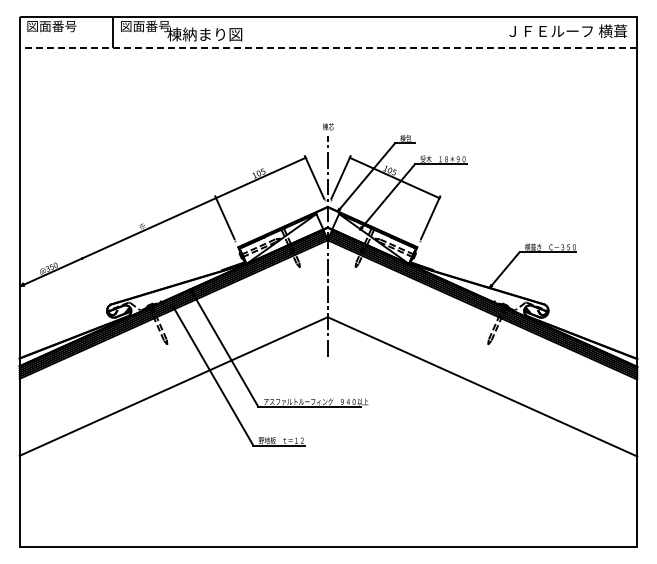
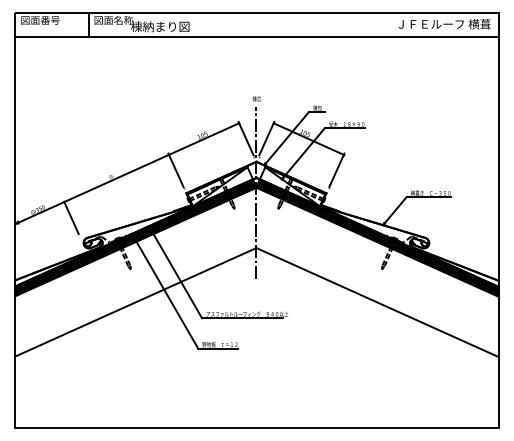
text: (158, 26) -> (123, 20), 図面番号 -> 図面名称
line: (328, 48) -> (257, 37), dashed -> solid
line: (91, 278) -> (71, 217), added

